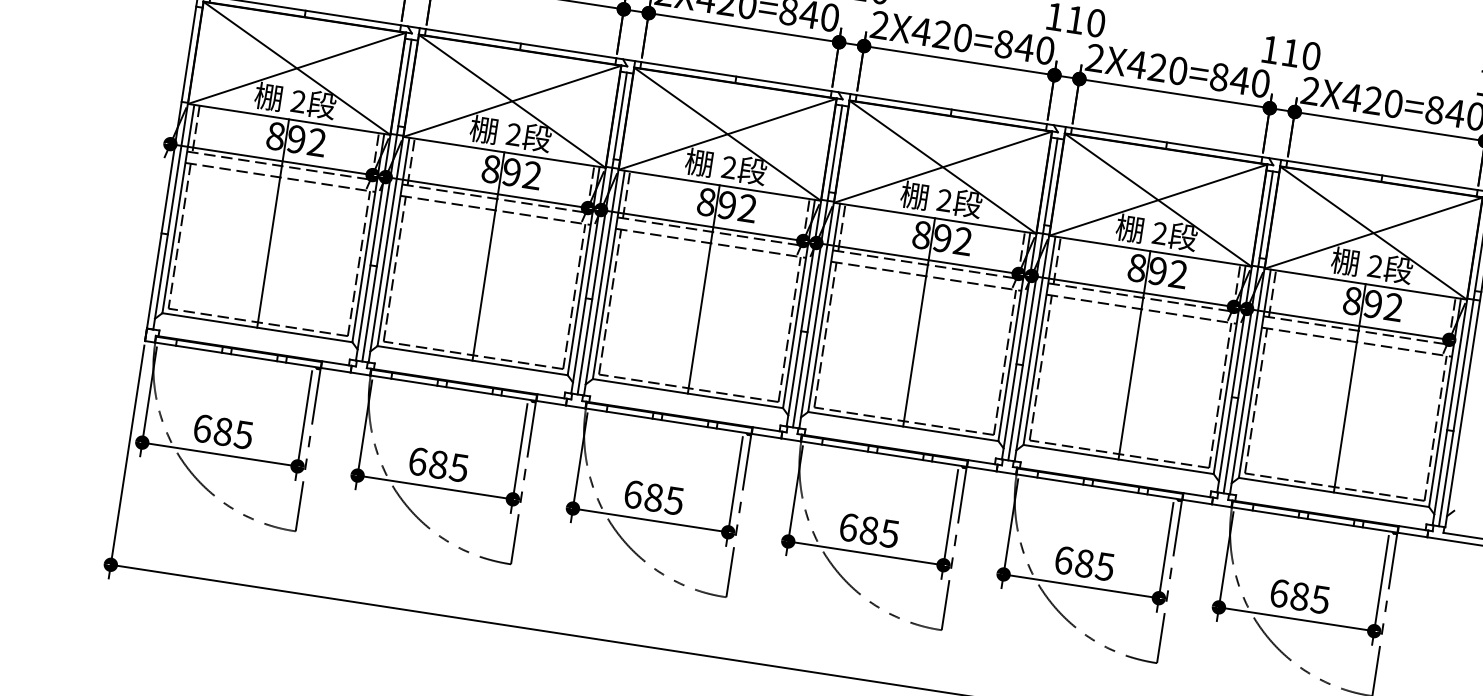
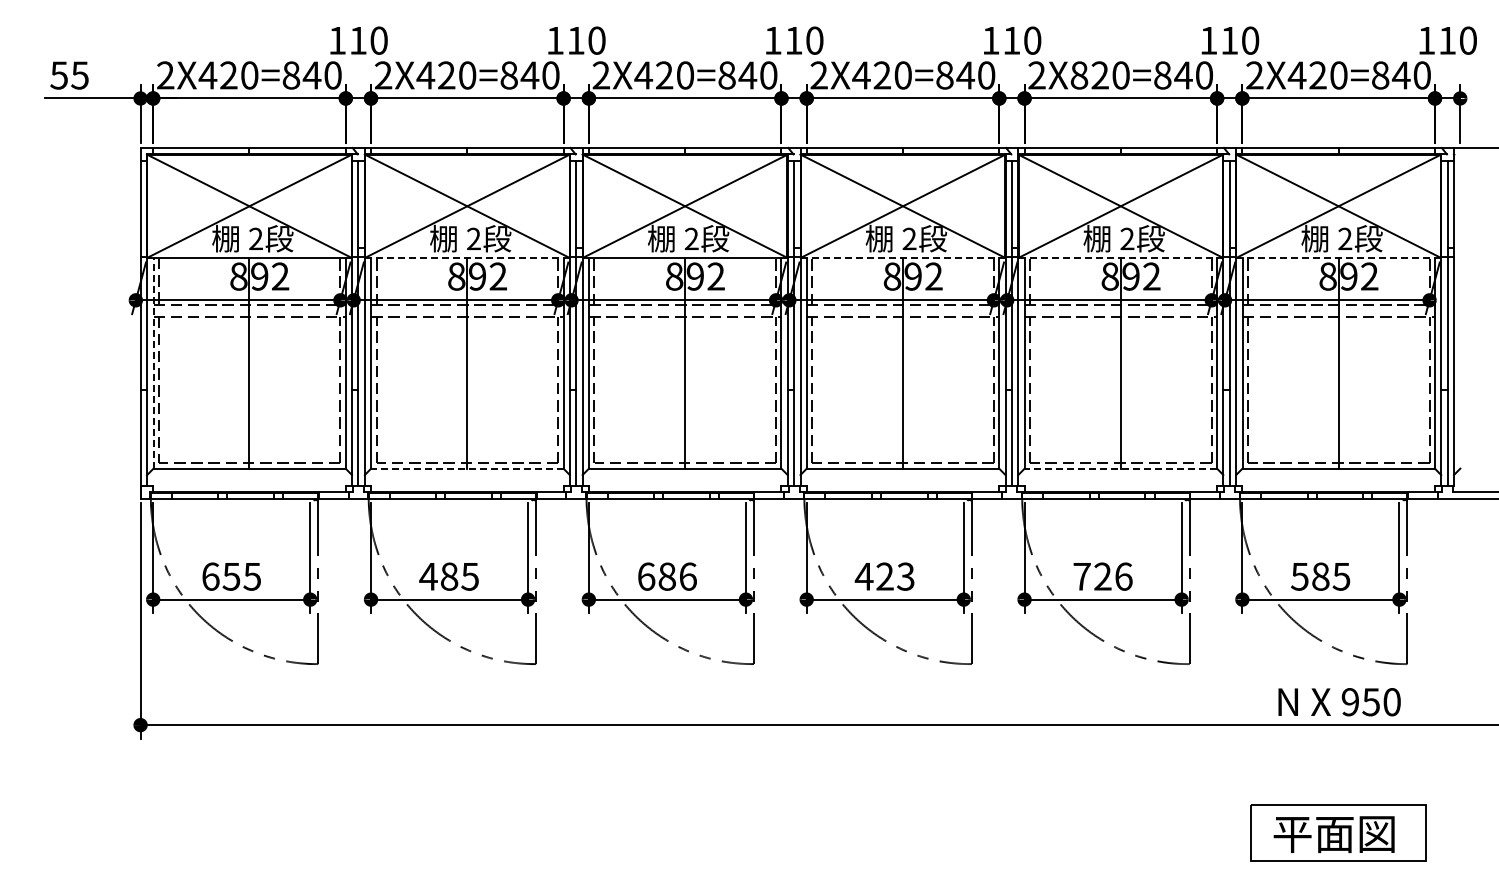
text: (1136, 64) -> (1078, 75), 2X420=840 -> 2X820=840
line: (504, 151) -> (467, 257), solid -> dashed
line: (178, 208) -> (153, 362), solid -> dashed
line: (935, 217) -> (903, 257), solid -> dashed
line: (1151, 250) -> (1121, 257), solid -> dashed
line: (1366, 283) -> (1339, 257), solid -> dashed
line: (471, 360) -> (466, 468), solid -> dashed
text: (223, 431) -> (231, 576), 685 -> 655
line: (1118, 459) -> (1120, 468), solid -> dashed
text: (417, 461) -> (428, 576), 685 -> 485
text: (673, 500) -> (687, 576), 685 -> 686
text: (868, 530) -> (884, 576), 685 -> 423
text: (1084, 563) -> (1102, 576), 685 -> 726
text: (1278, 593) -> (1299, 576), 685 -> 585

